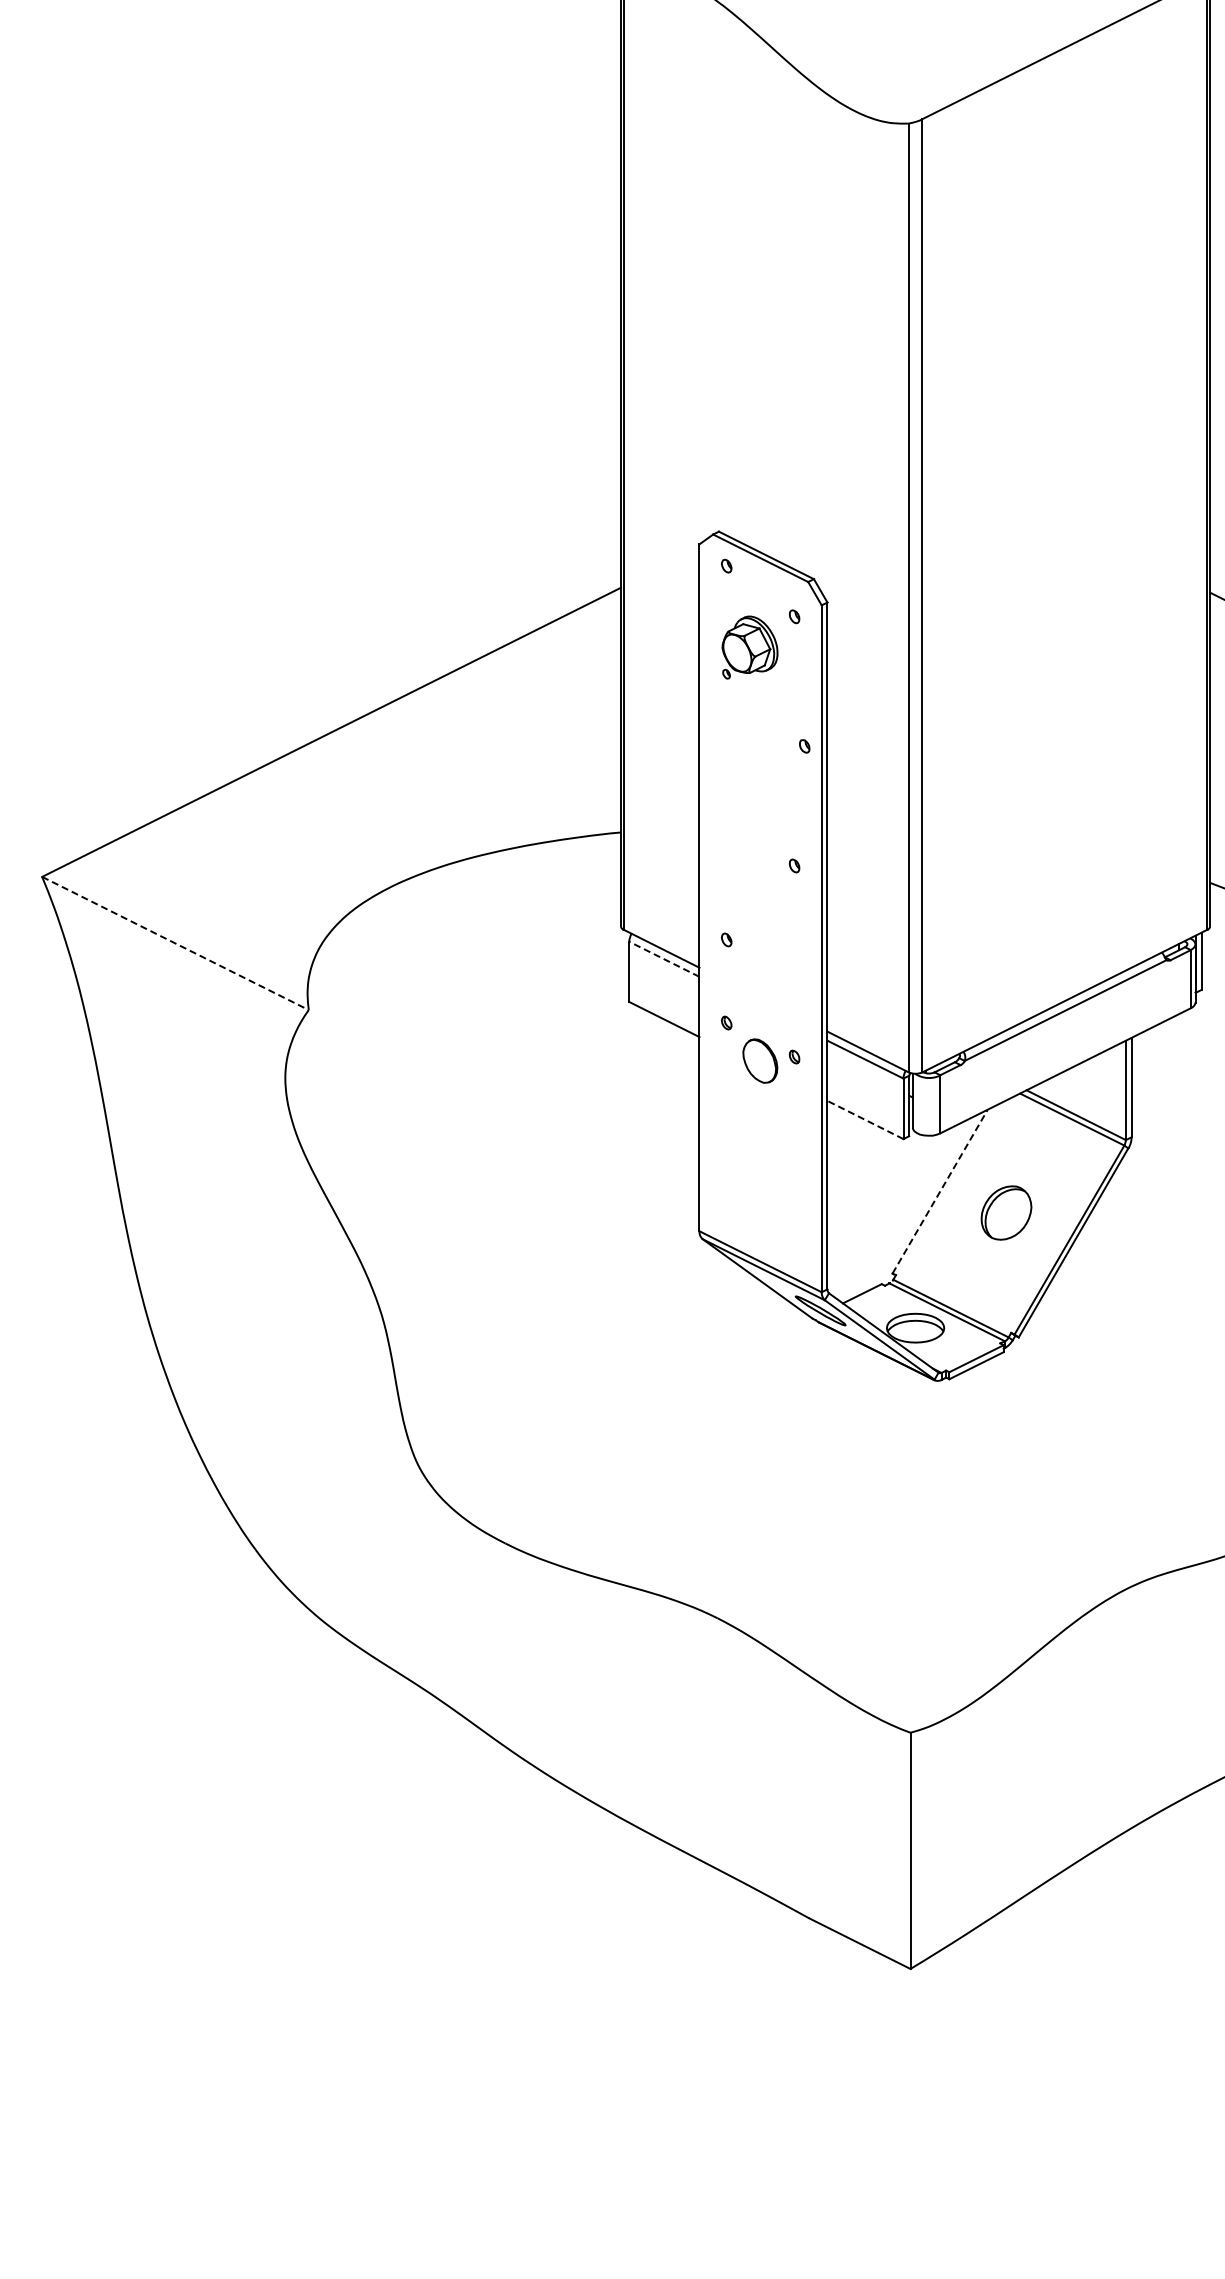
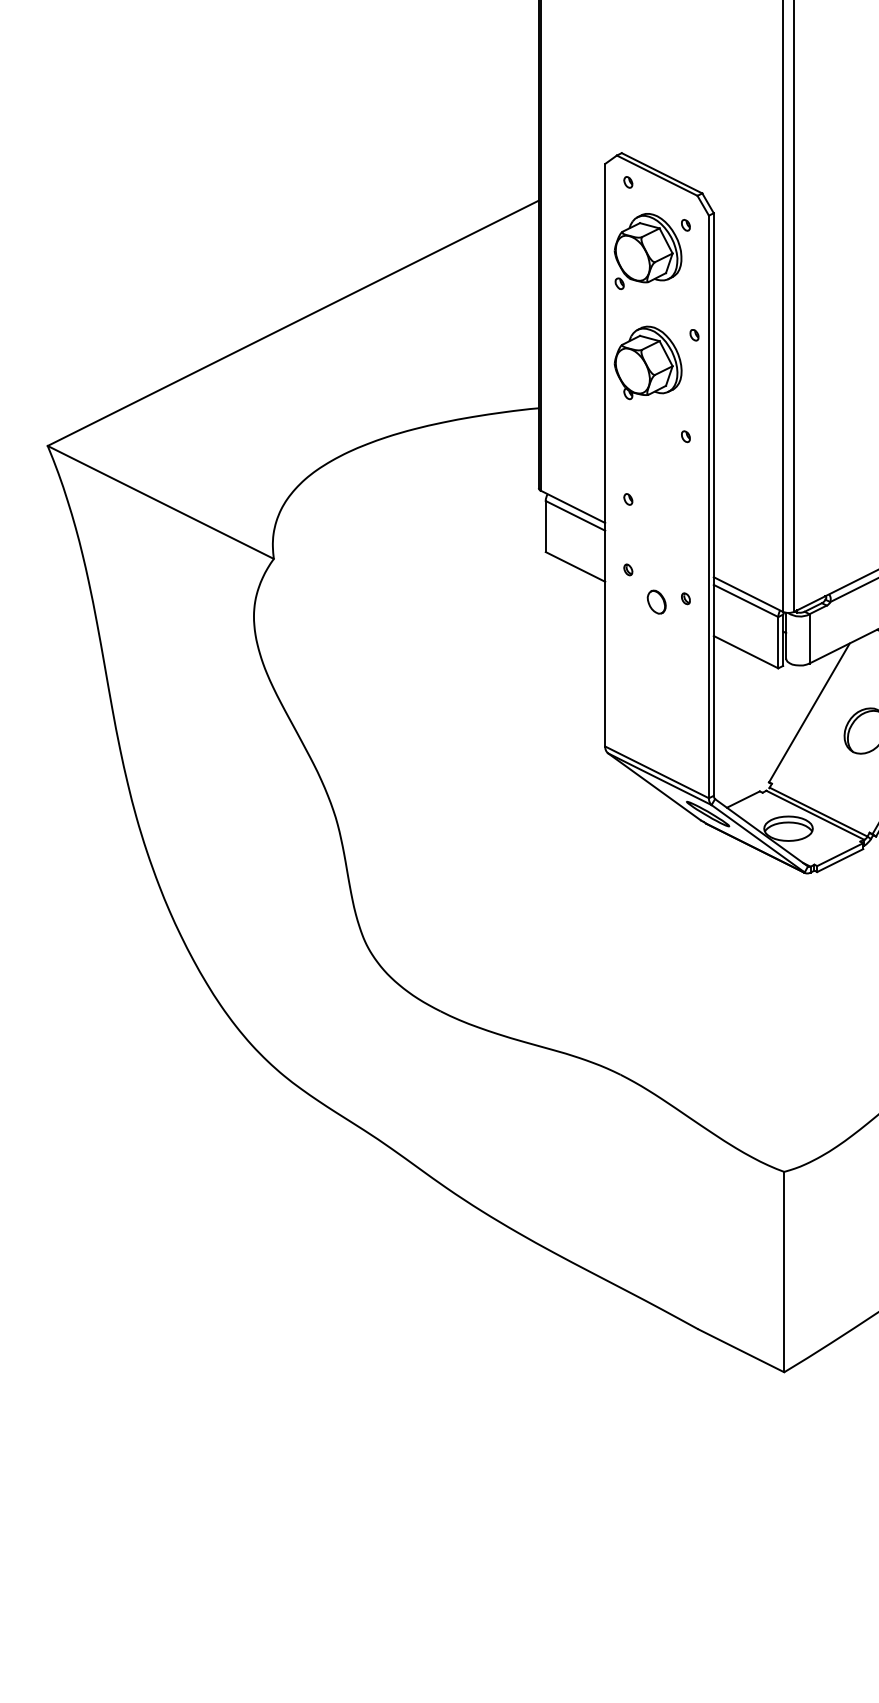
part: (749, 647) -> (647, 251), size x1.43
part: (749, 778) -> (647, 362), added
line: (175, 943) -> (160, 502), dashed -> solid
line: (663, 959) -> (574, 516), dashed -> solid
part: (759, 1060) -> (656, 601), size x0.62
line: (865, 1120) -> (746, 652), dashed -> solid
line: (940, 1191) -> (809, 712), dashed -> solid

